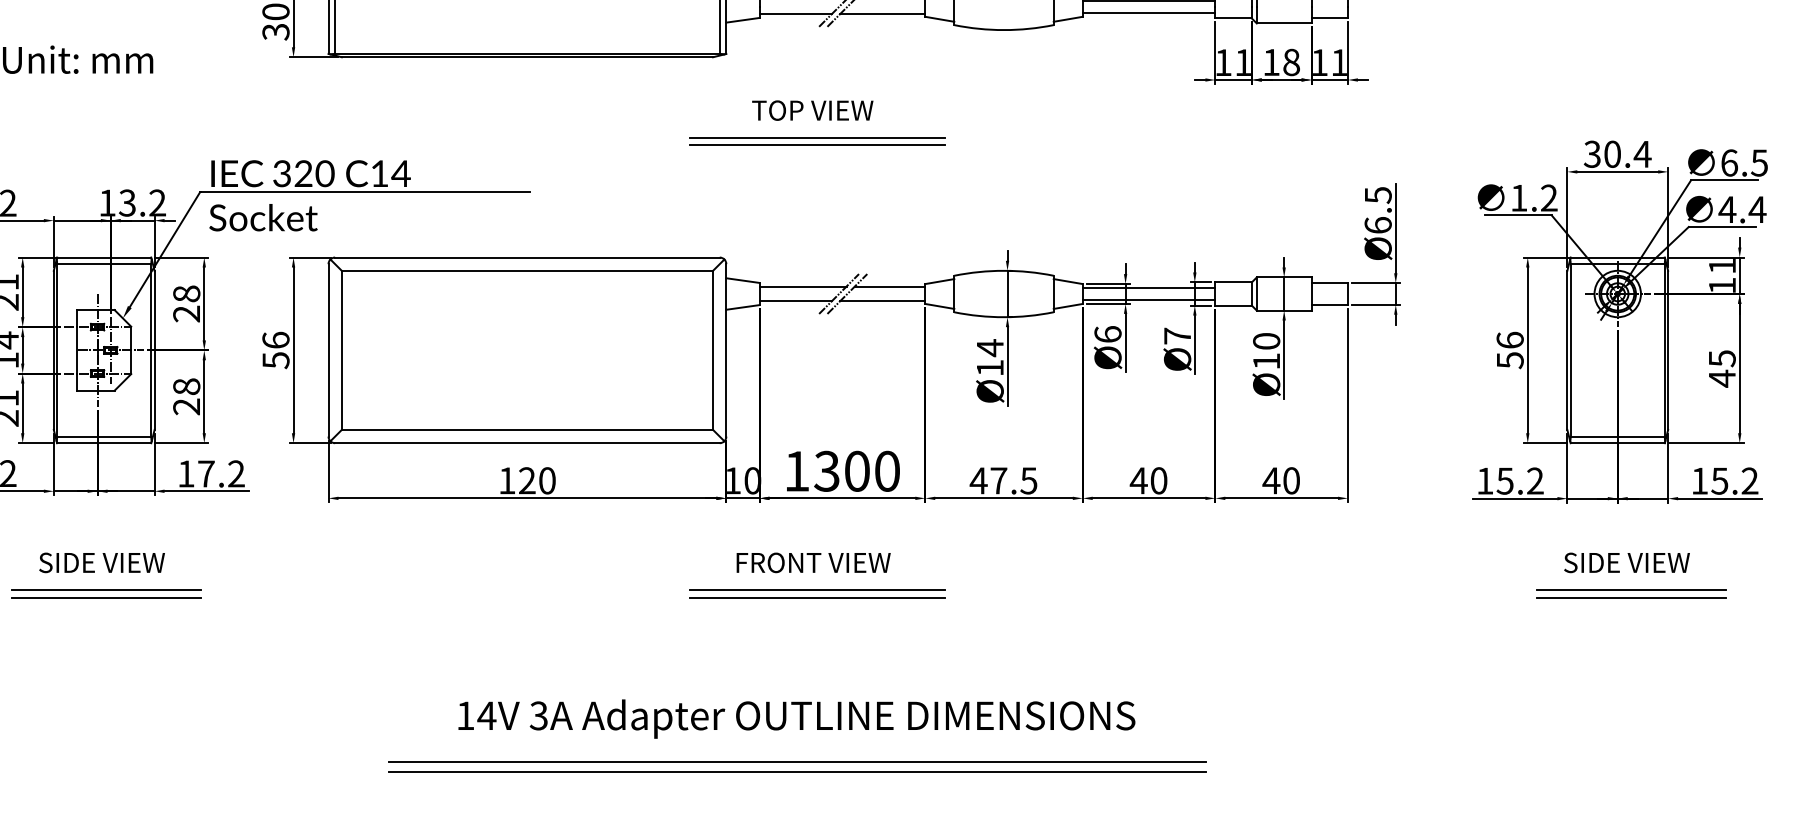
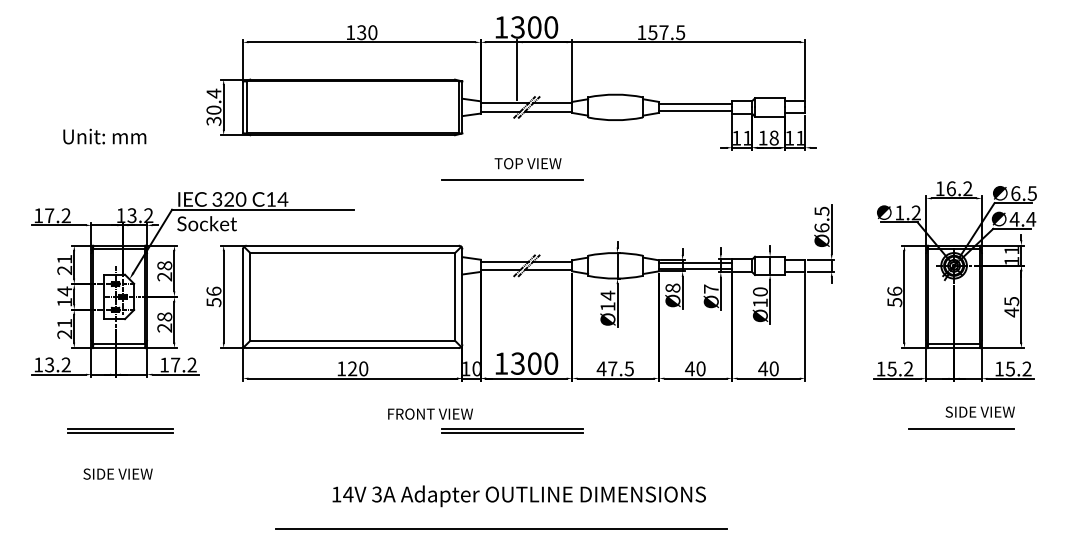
text: (811, 110) -> (527, 163), moved
line: (817, 144) -> (512, 183), removed
text: (1616, 153) -> (953, 188), 30.4 -> 16.2
text: (1107, 333) -> (672, 287), 6 -> 8
text: (101, 561) -> (117, 473), moved
text: (813, 561) -> (430, 413), moved
text: (1625, 561) -> (979, 411), moved
line: (1631, 597) -> (961, 433), removed
text: (795, 719) -> (518, 496), moved
line: (797, 761) -> (501, 523), removed

